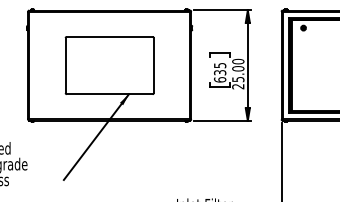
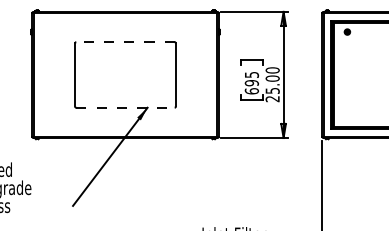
line: (109, 36) -> (125, 41), solid -> dashed
text: (220, 72) -> (252, 82), 635 -> 695
line: (109, 94) -> (125, 108), solid -> dashed

